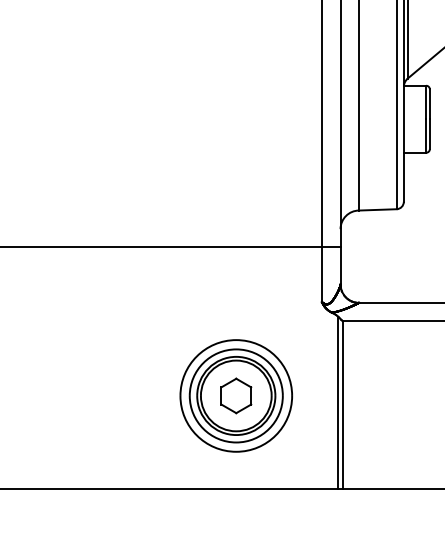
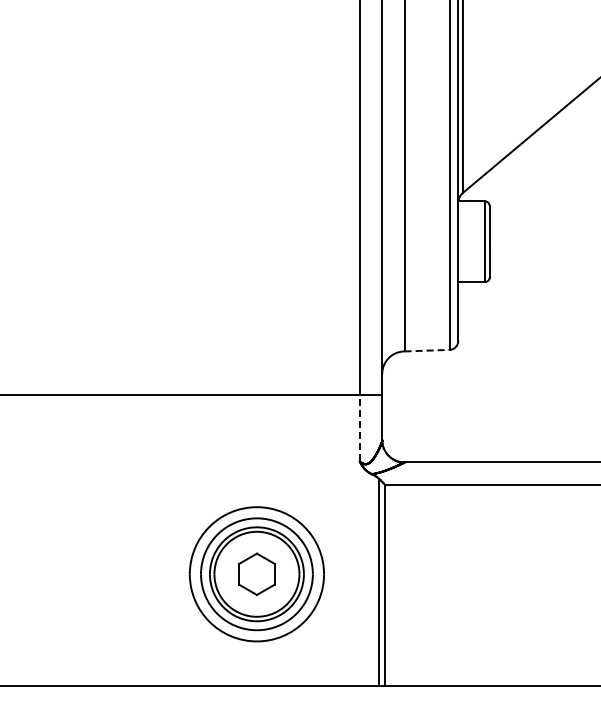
line: (378, 209) -> (427, 350), solid -> dashed
line: (321, 273) -> (359, 427), solid -> dashed

